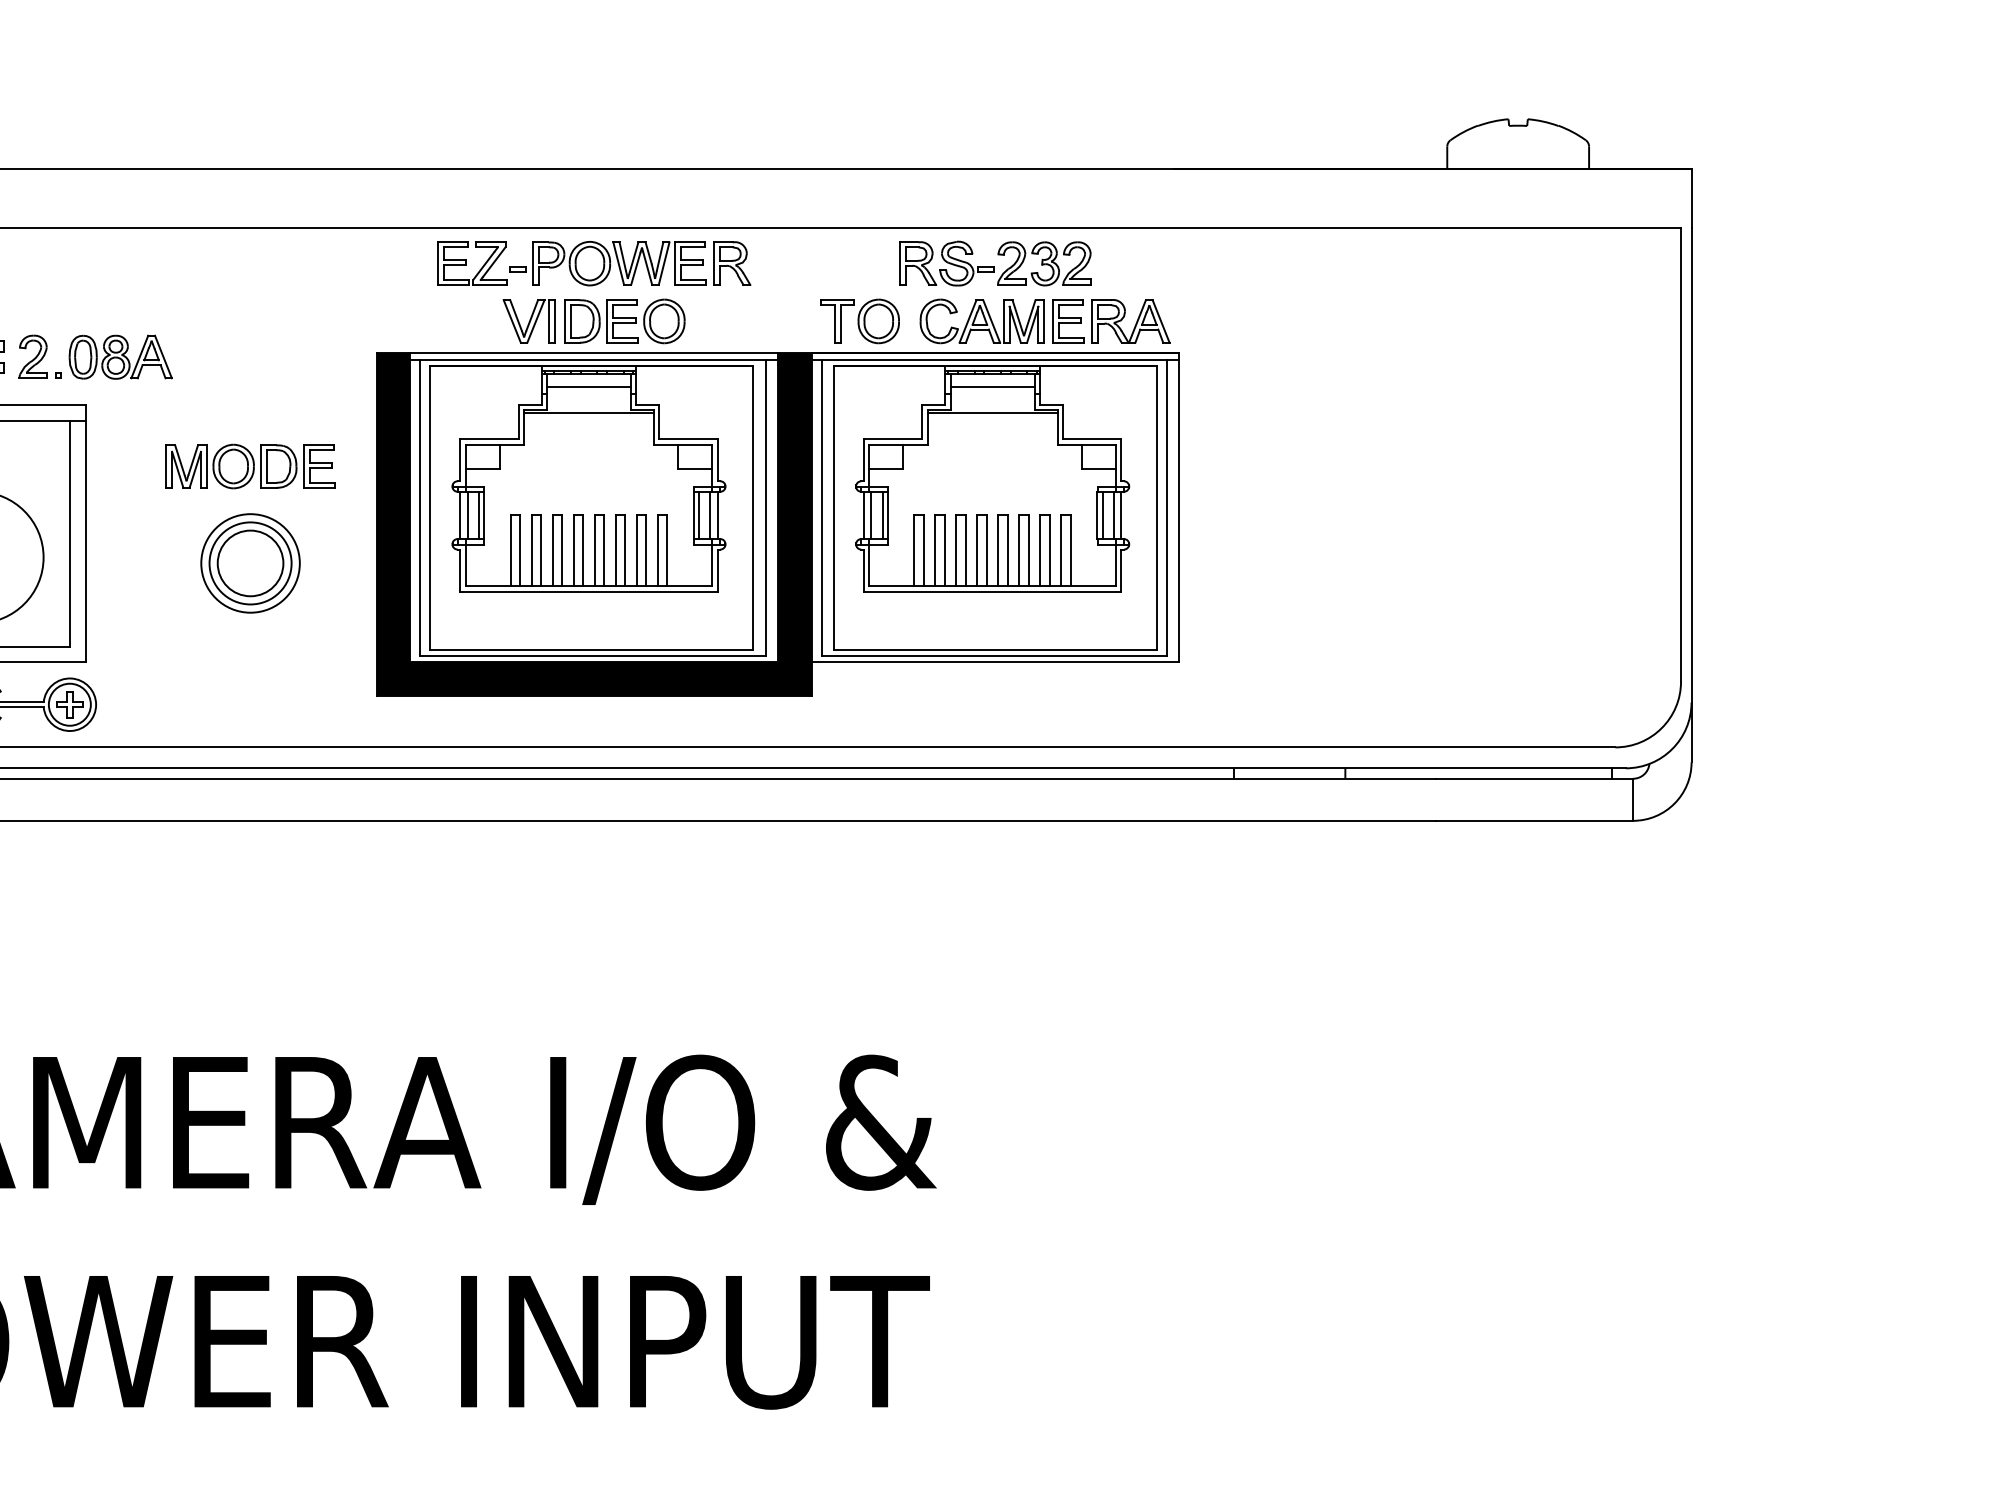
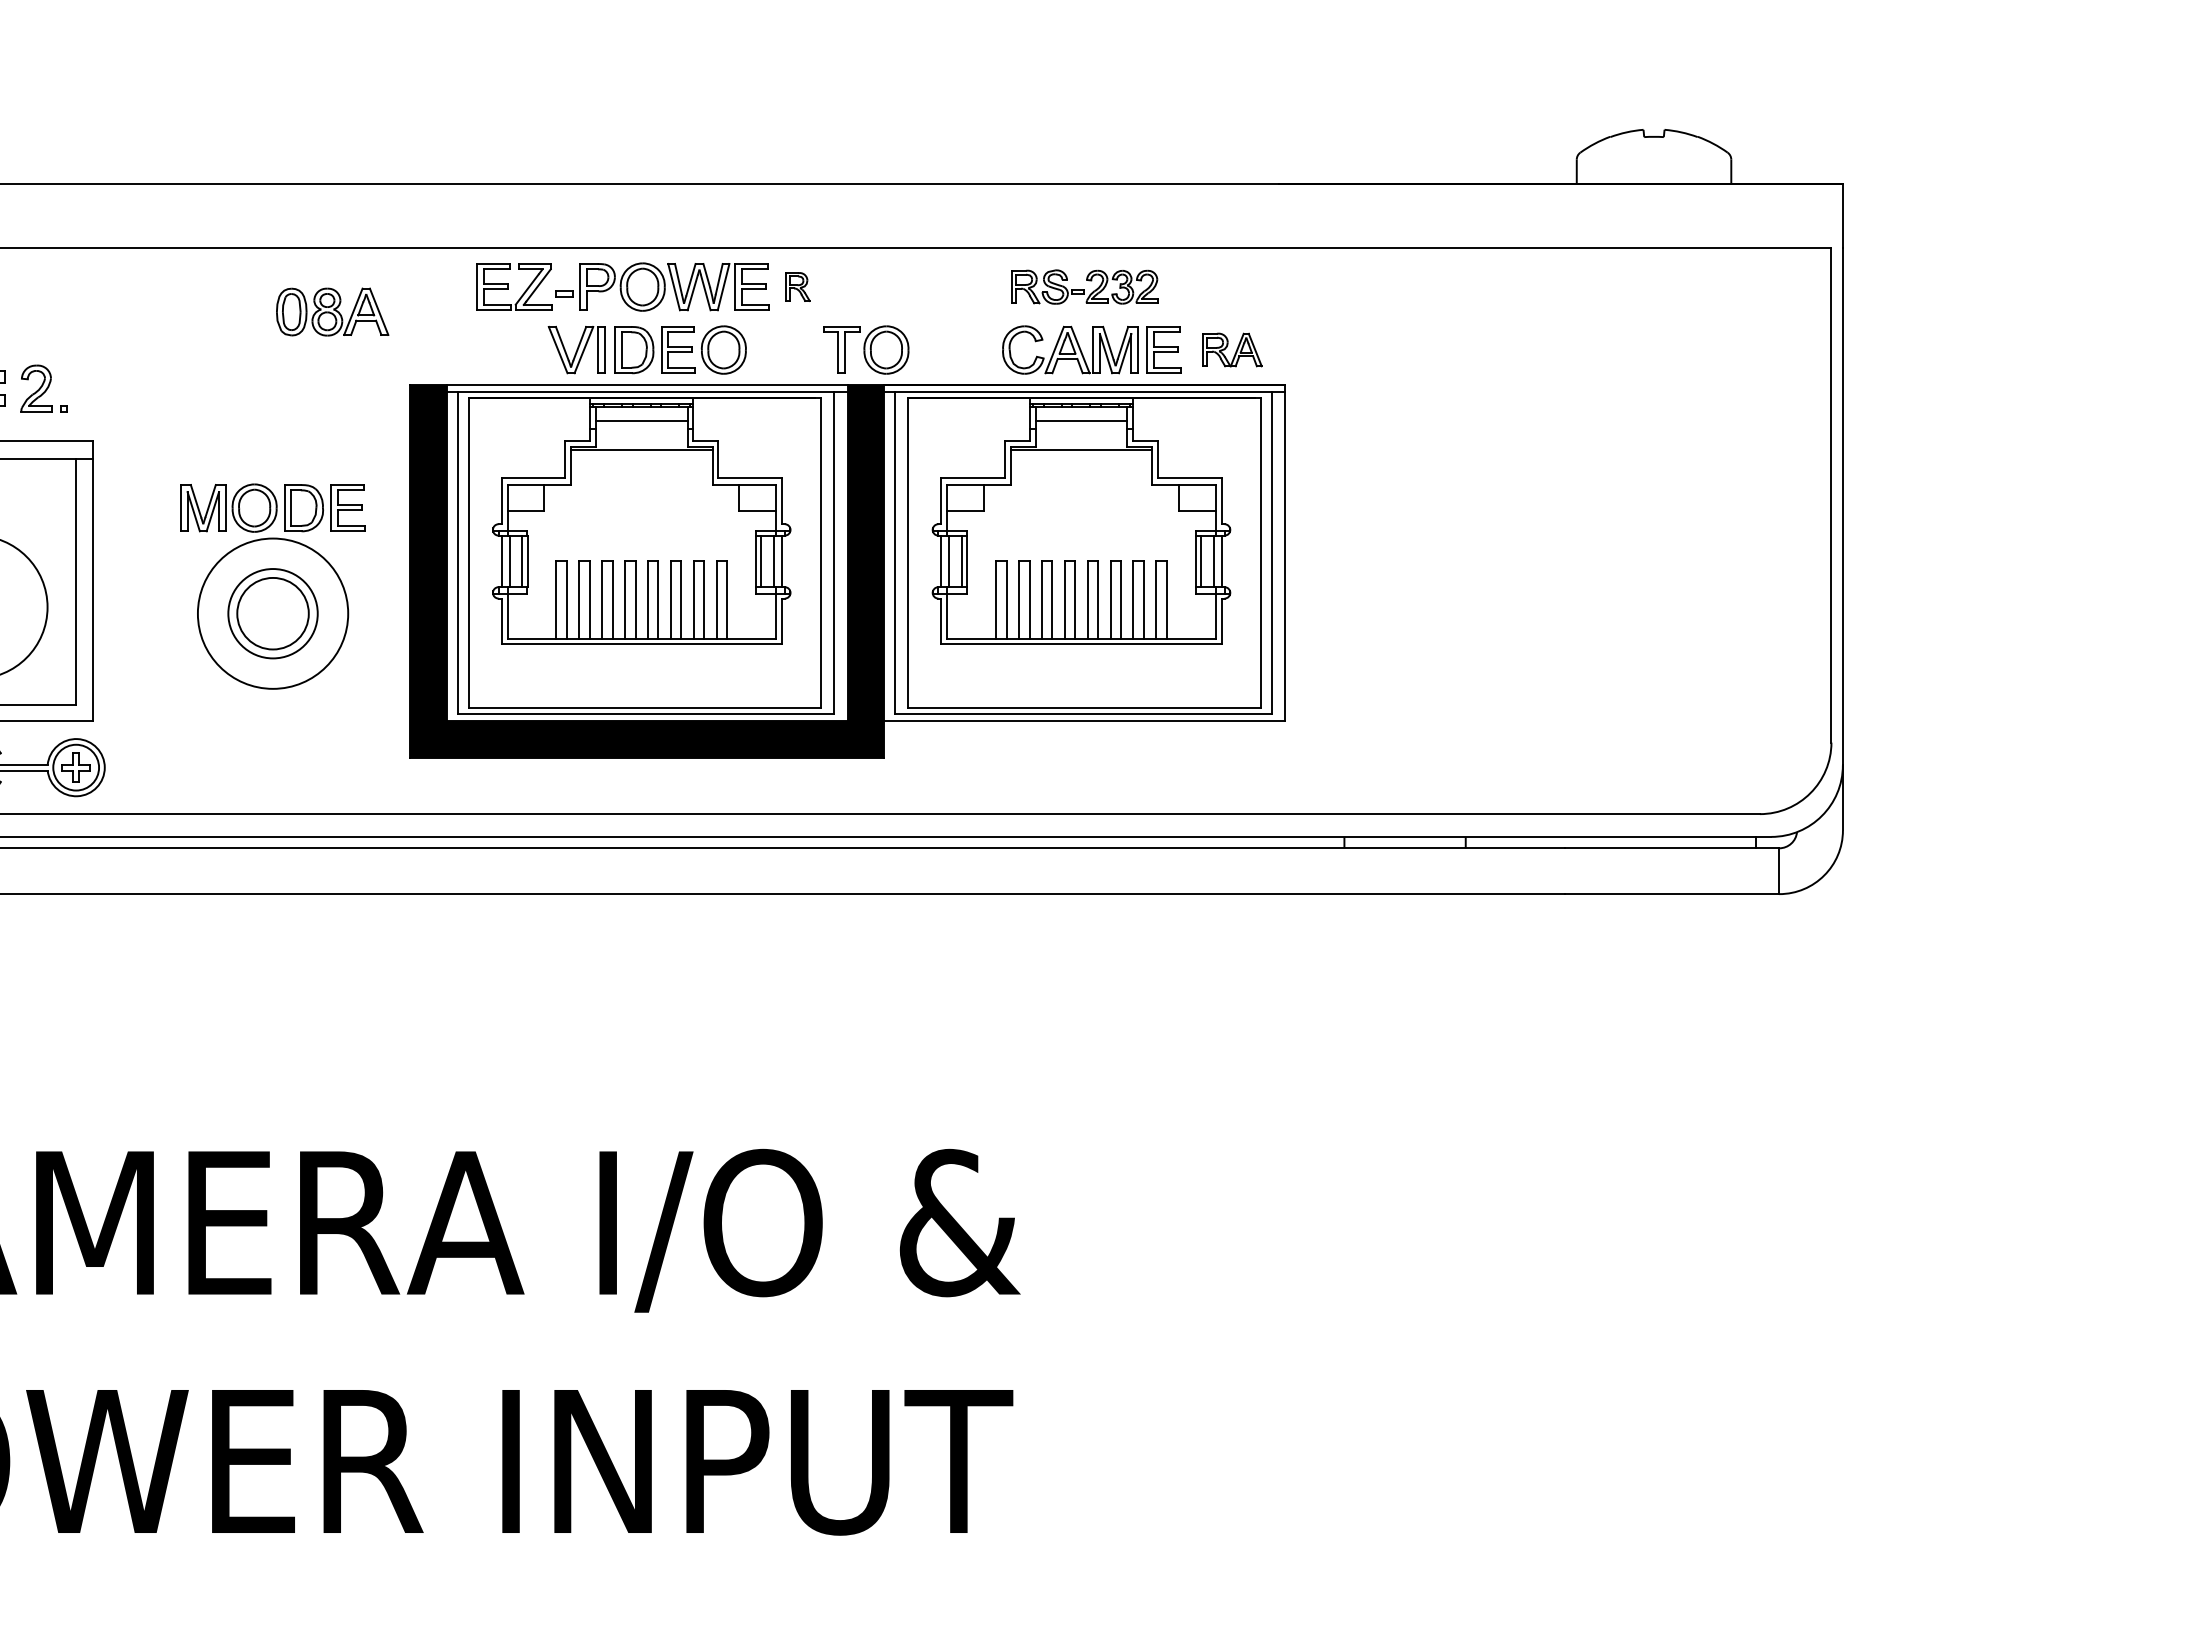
part: (731, 263) -> (797, 286), size x0.6
part: (995, 263) -> (1084, 286), size x0.7
part: (860, 320) -> (866, 349), moved
part: (1131, 320) -> (1232, 349), size x0.7
part: (120, 356) -> (332, 311), moved
circle: (250, 563) -> (272, 613), size x1.4

